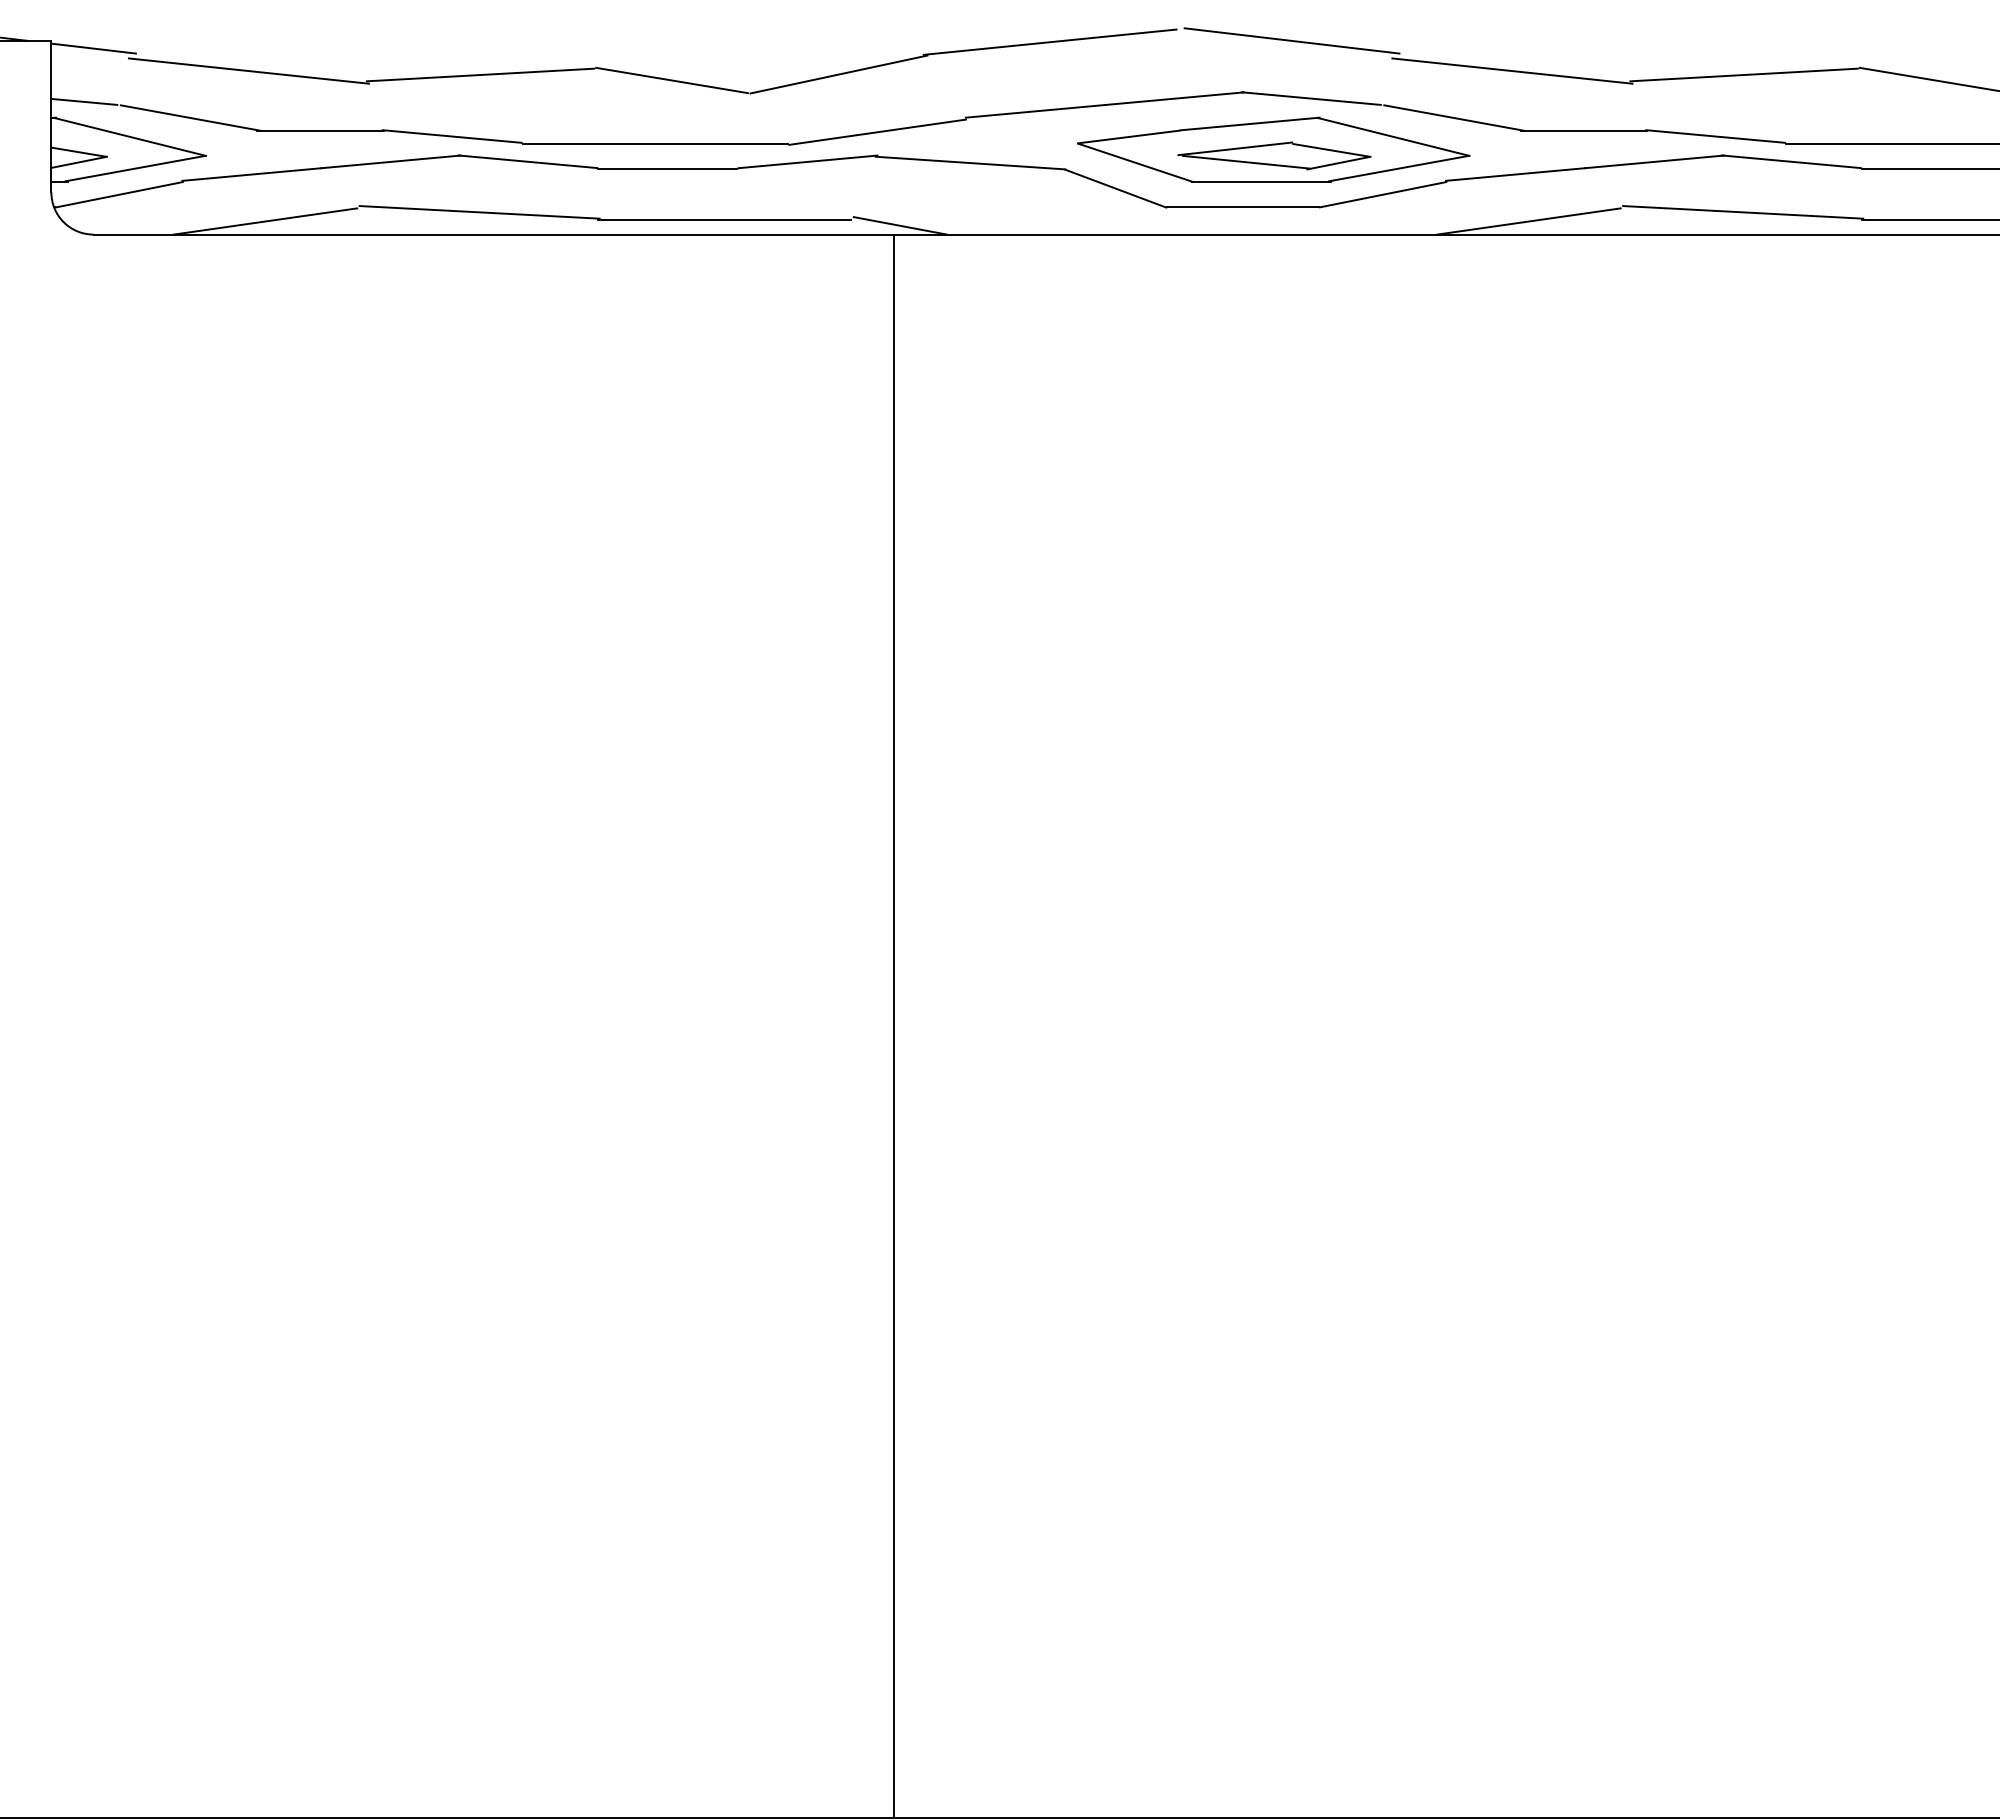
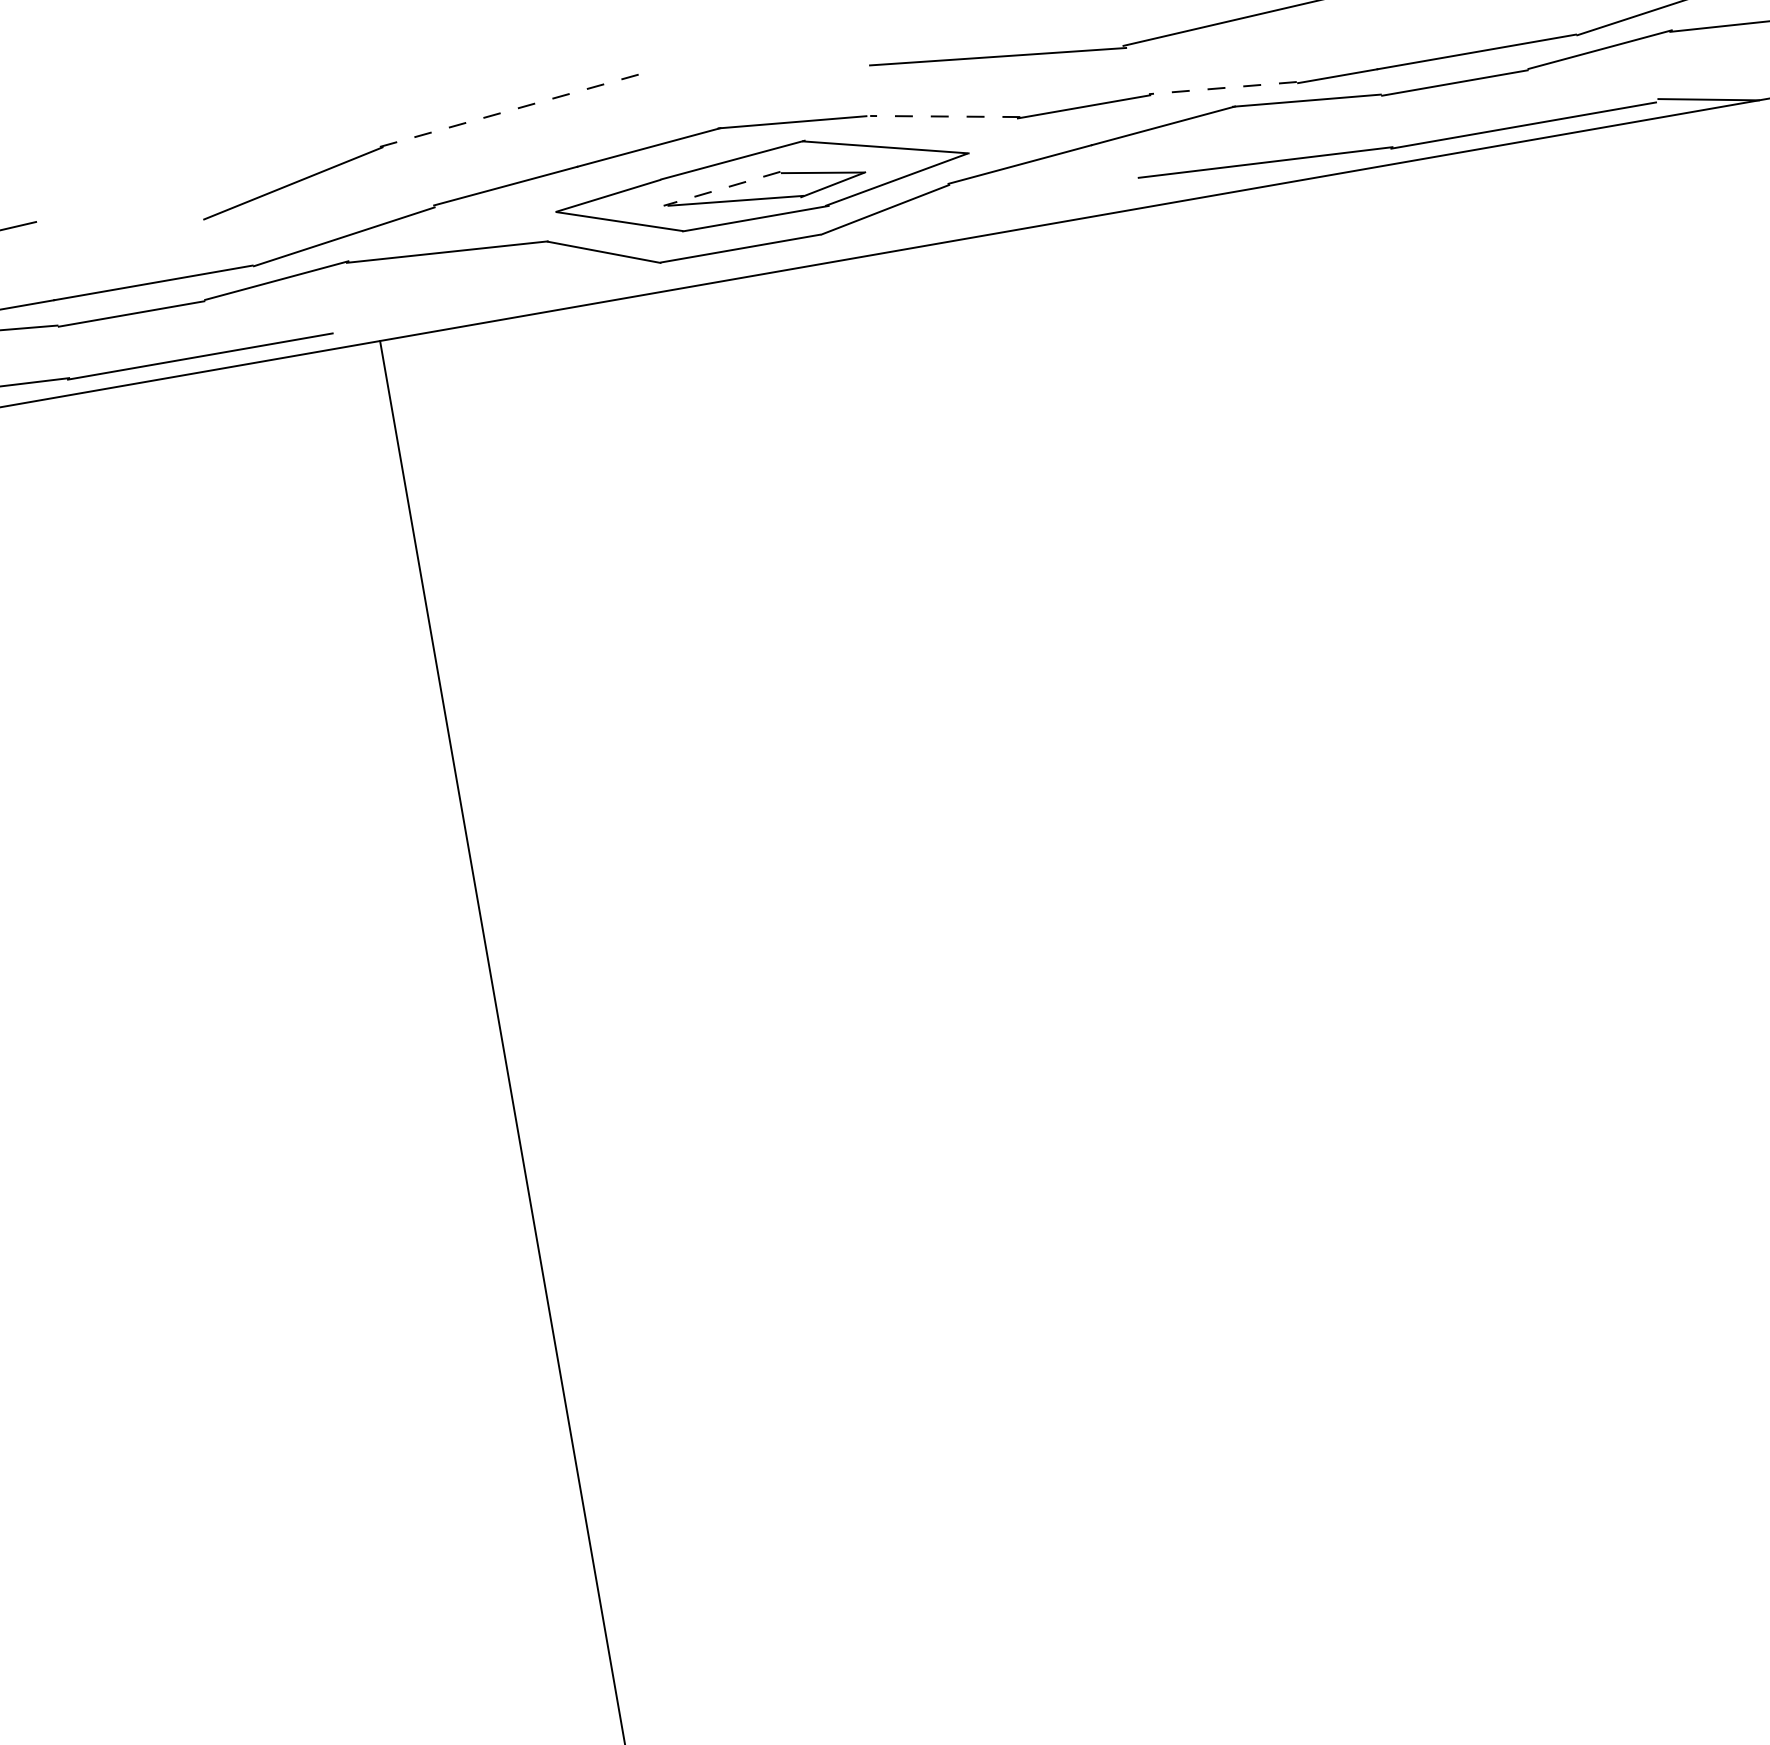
line: (1291, 40) -> (761, 65), removed
line: (1050, 42) -> (509, 111), solid -> dashed
line: (671, 80) -> (119, 220), removed
line: (1453, 117) -> (944, 116), solid -> dashed
line: (1715, 136) -> (1222, 88), solid -> dashed
line: (1234, 148) -> (721, 188), solid -> dashed
line: (1528, 221) -> (1042, 211), removed
line: (899, 225) -> (384, 330), removed

